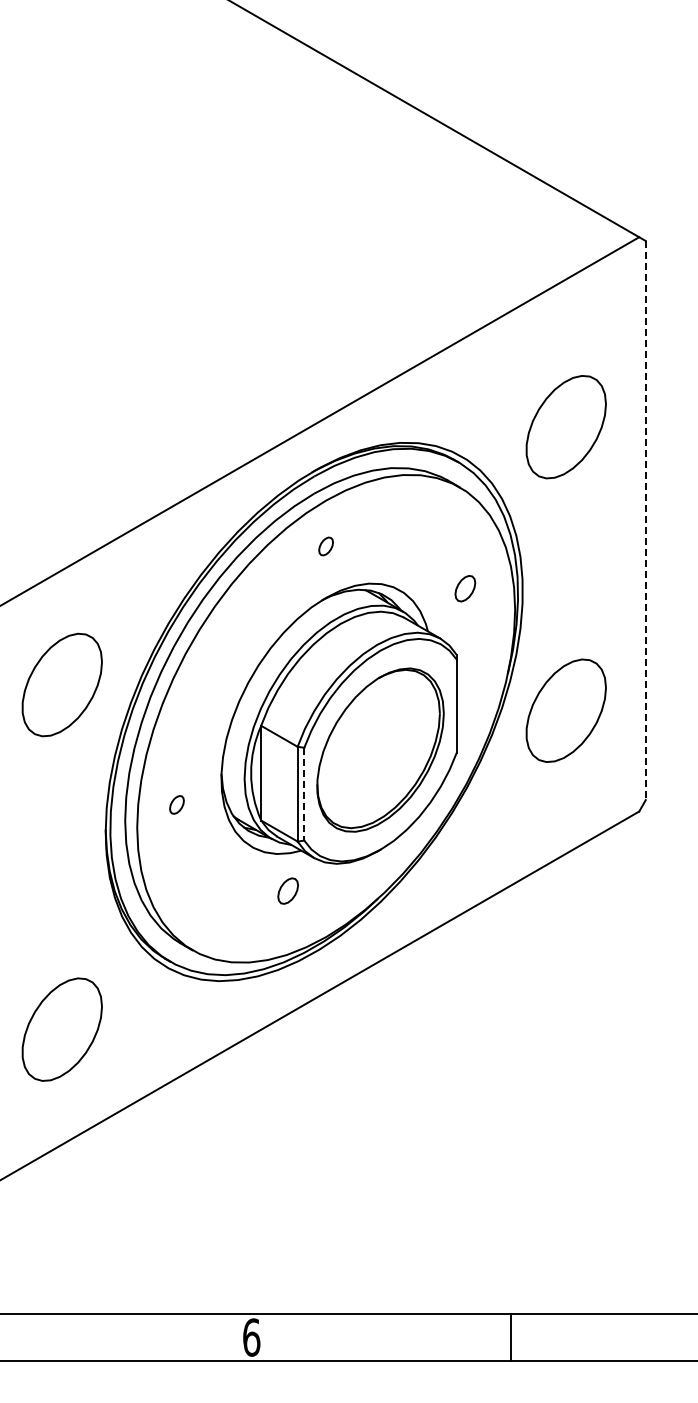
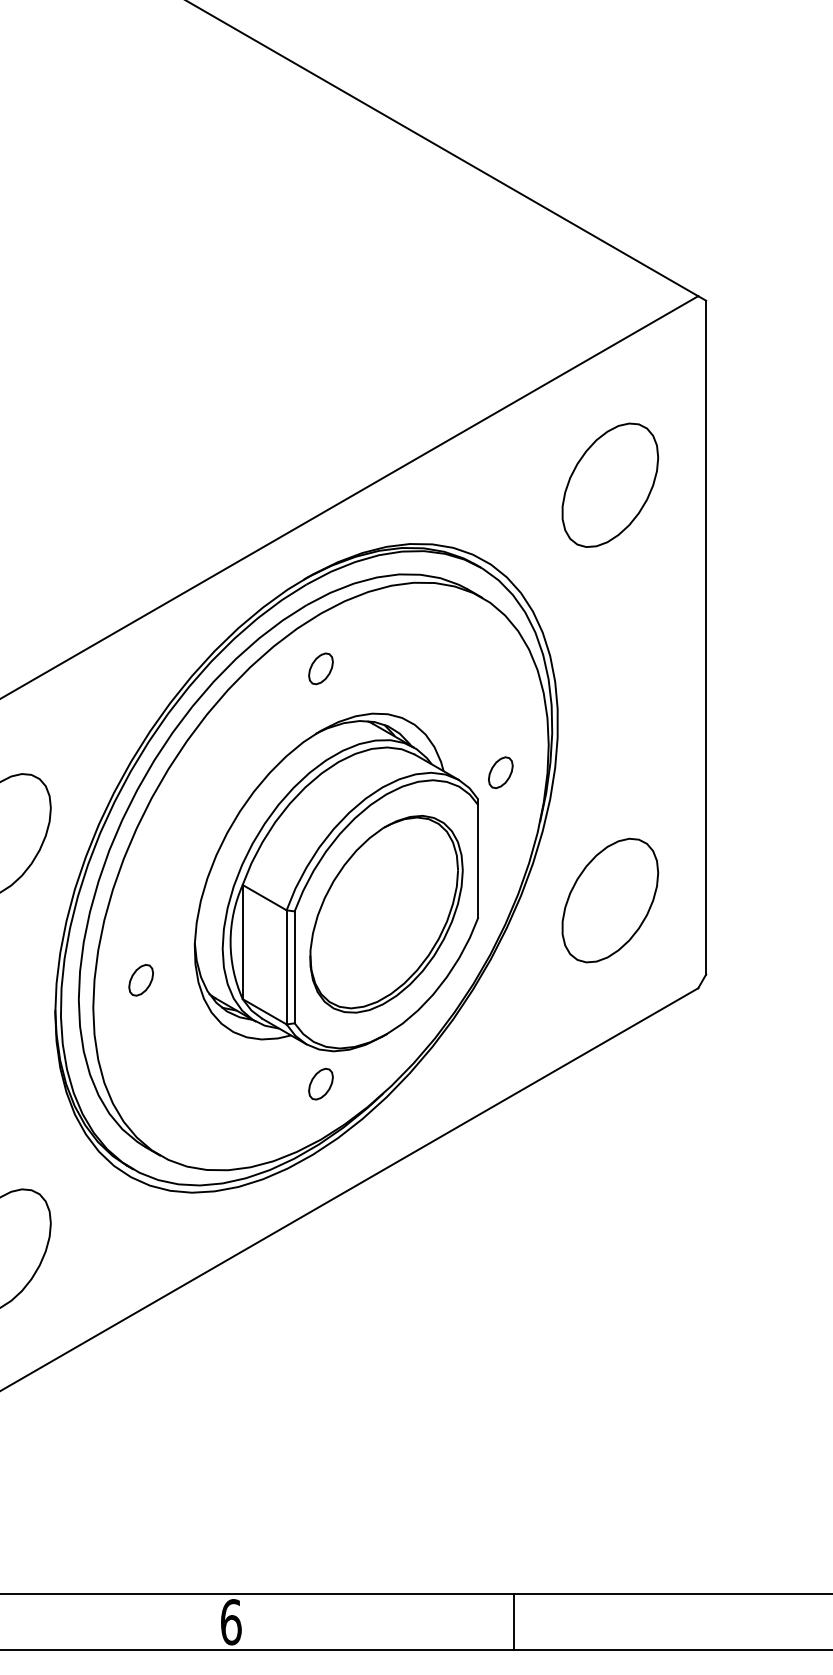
part: (565, 427) -> (609, 485), moved
line: (645, 520) -> (705, 637), dashed -> solid
part: (325, 546) -> (320, 668), size x1.43
part: (465, 588) -> (500, 772), moved
part: (565, 710) -> (609, 900), moved
line: (304, 794) -> (294, 967), dashed -> solid
part: (176, 804) -> (140, 979), size x1.43
part: (287, 890) -> (320, 1083), moved
line: (510, 1337) -> (514, 1622), moved

